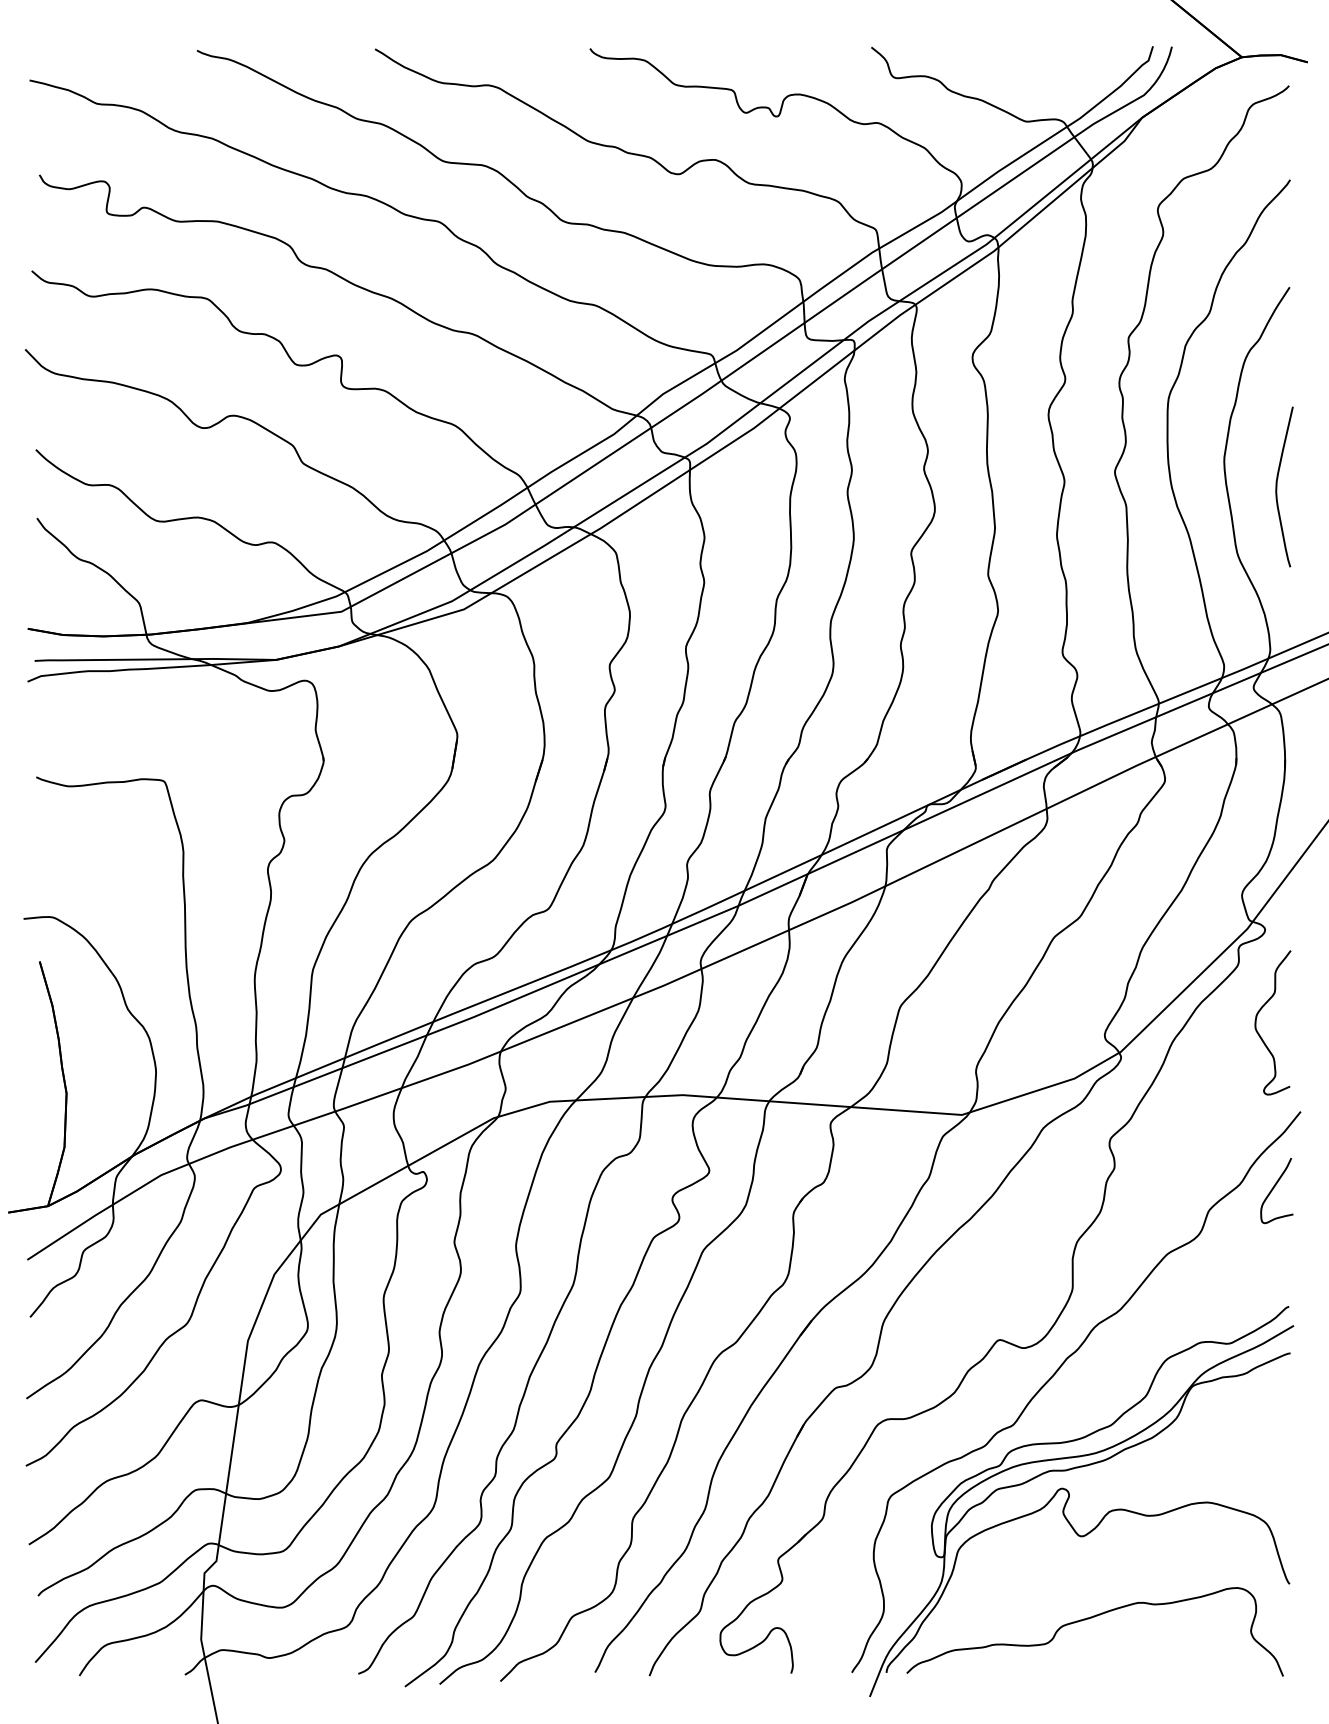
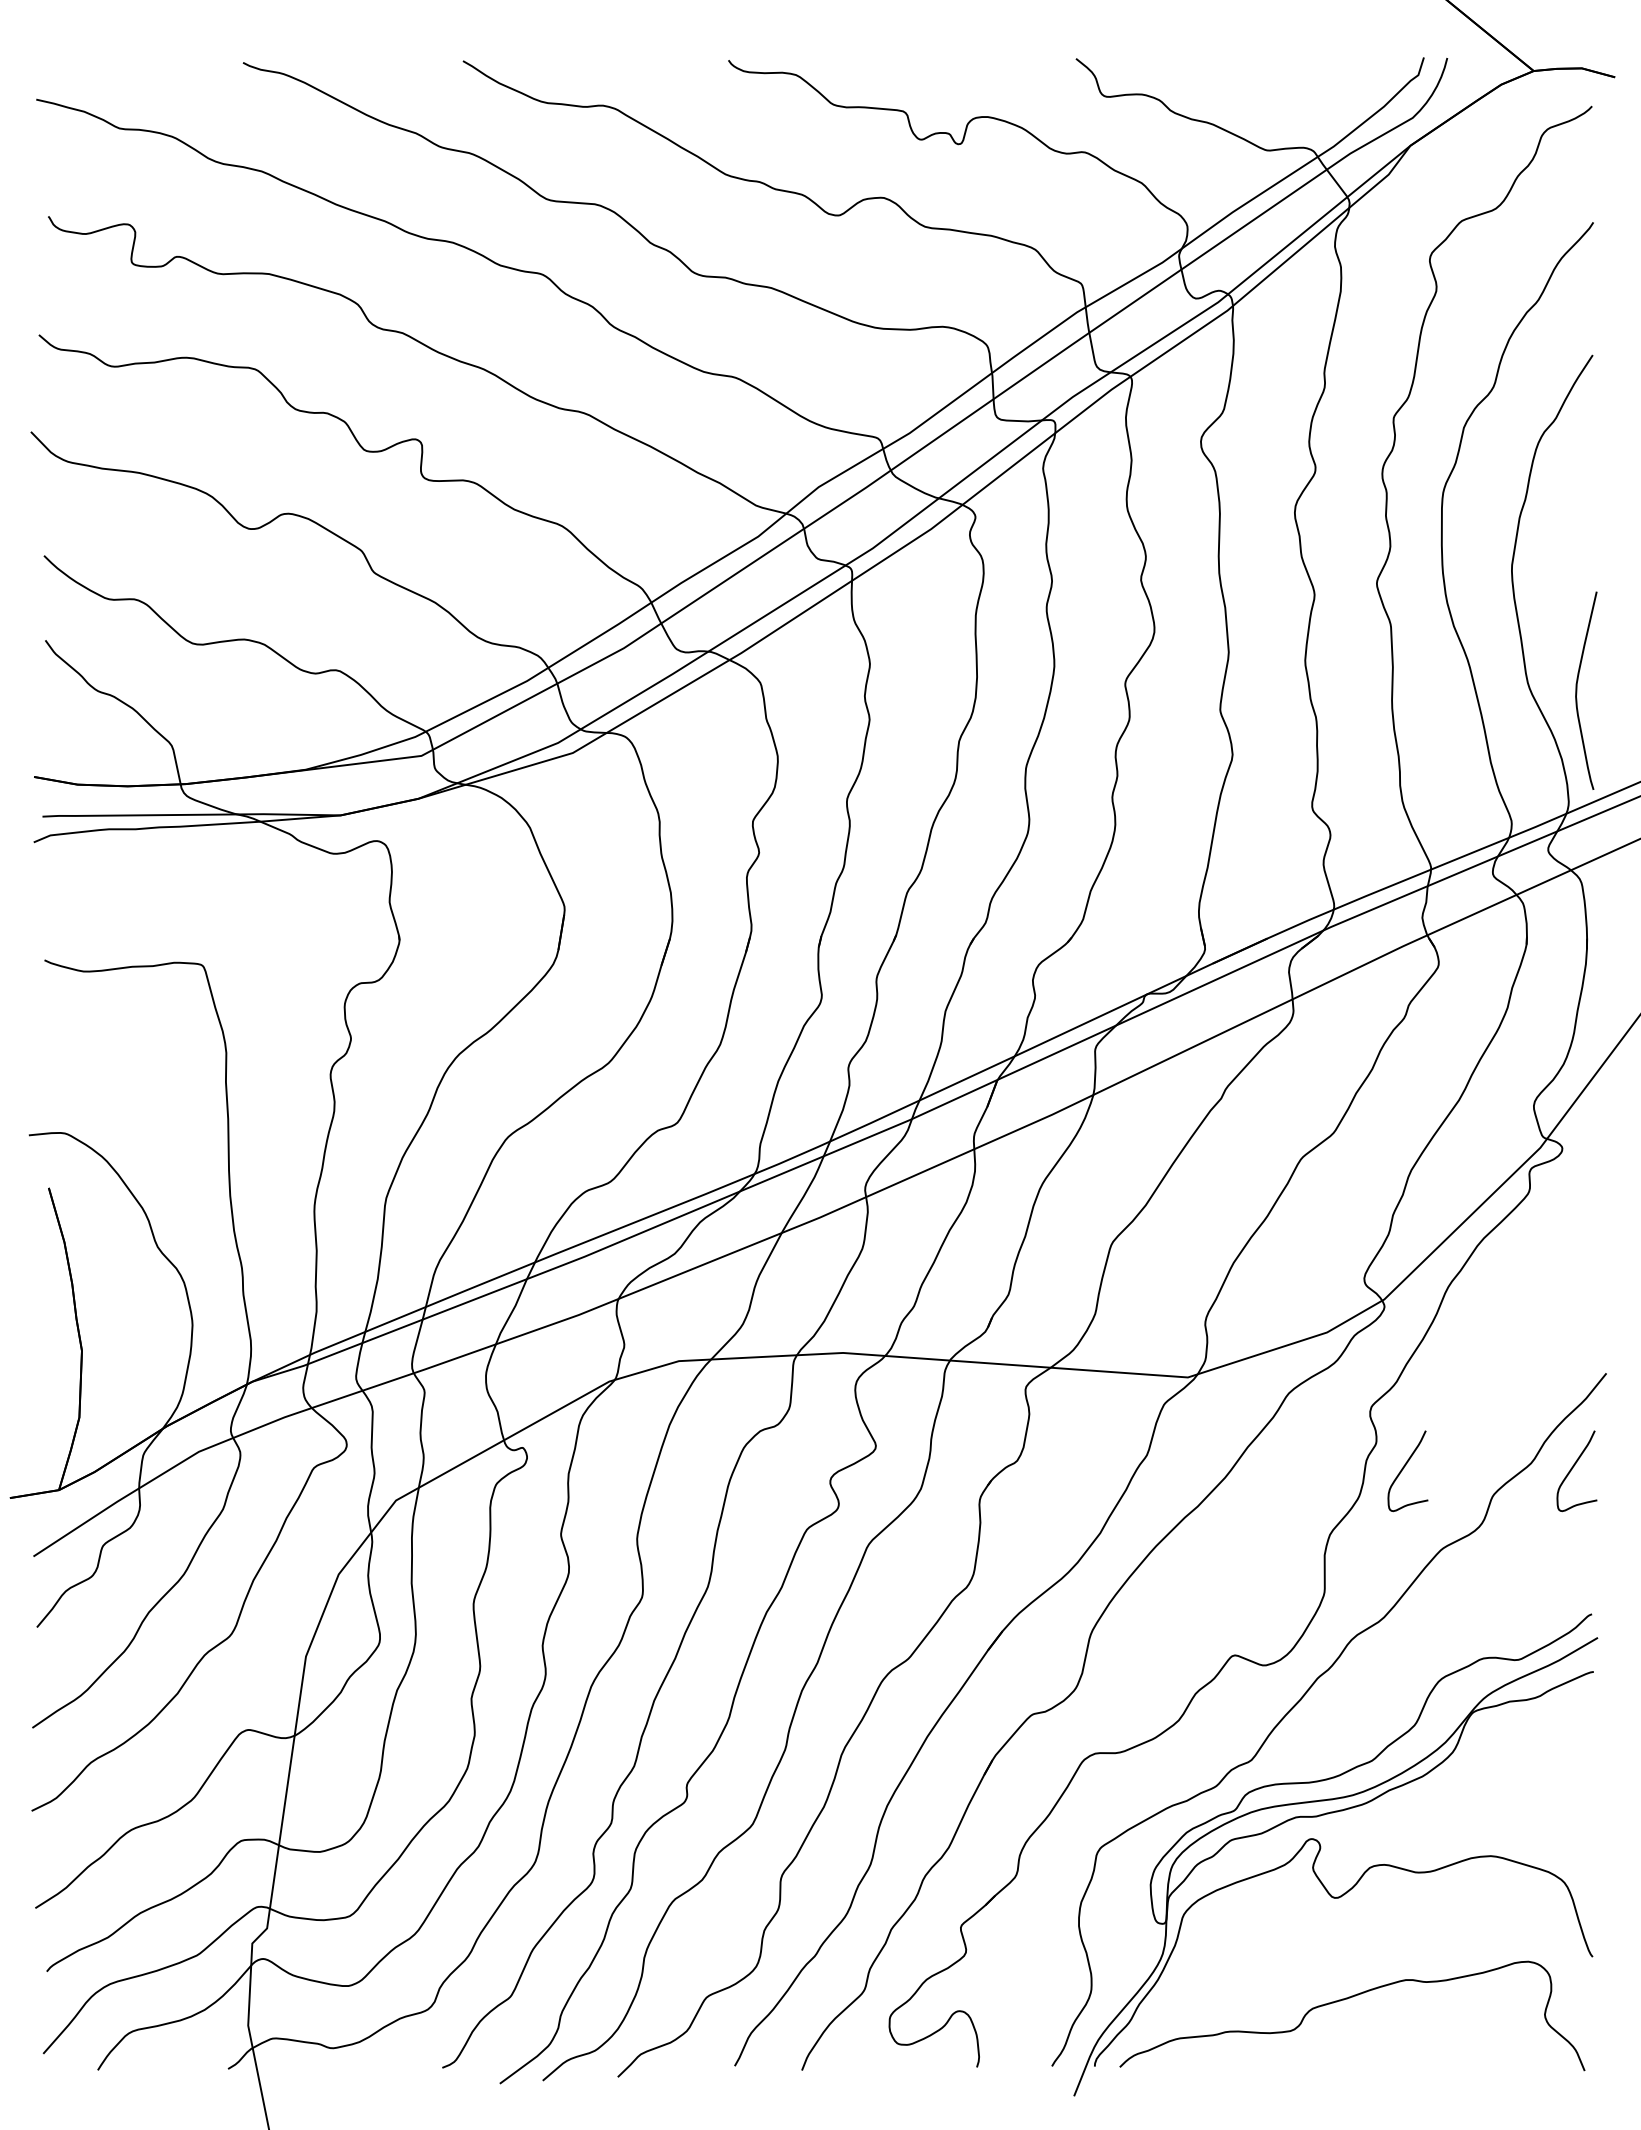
curve: (1277, 486) -> (1577, 690), moved
curve: (1257, 1018) -> (1552, 1258), removed
curve: (1137, 1188) -> (1404, 1468), added

